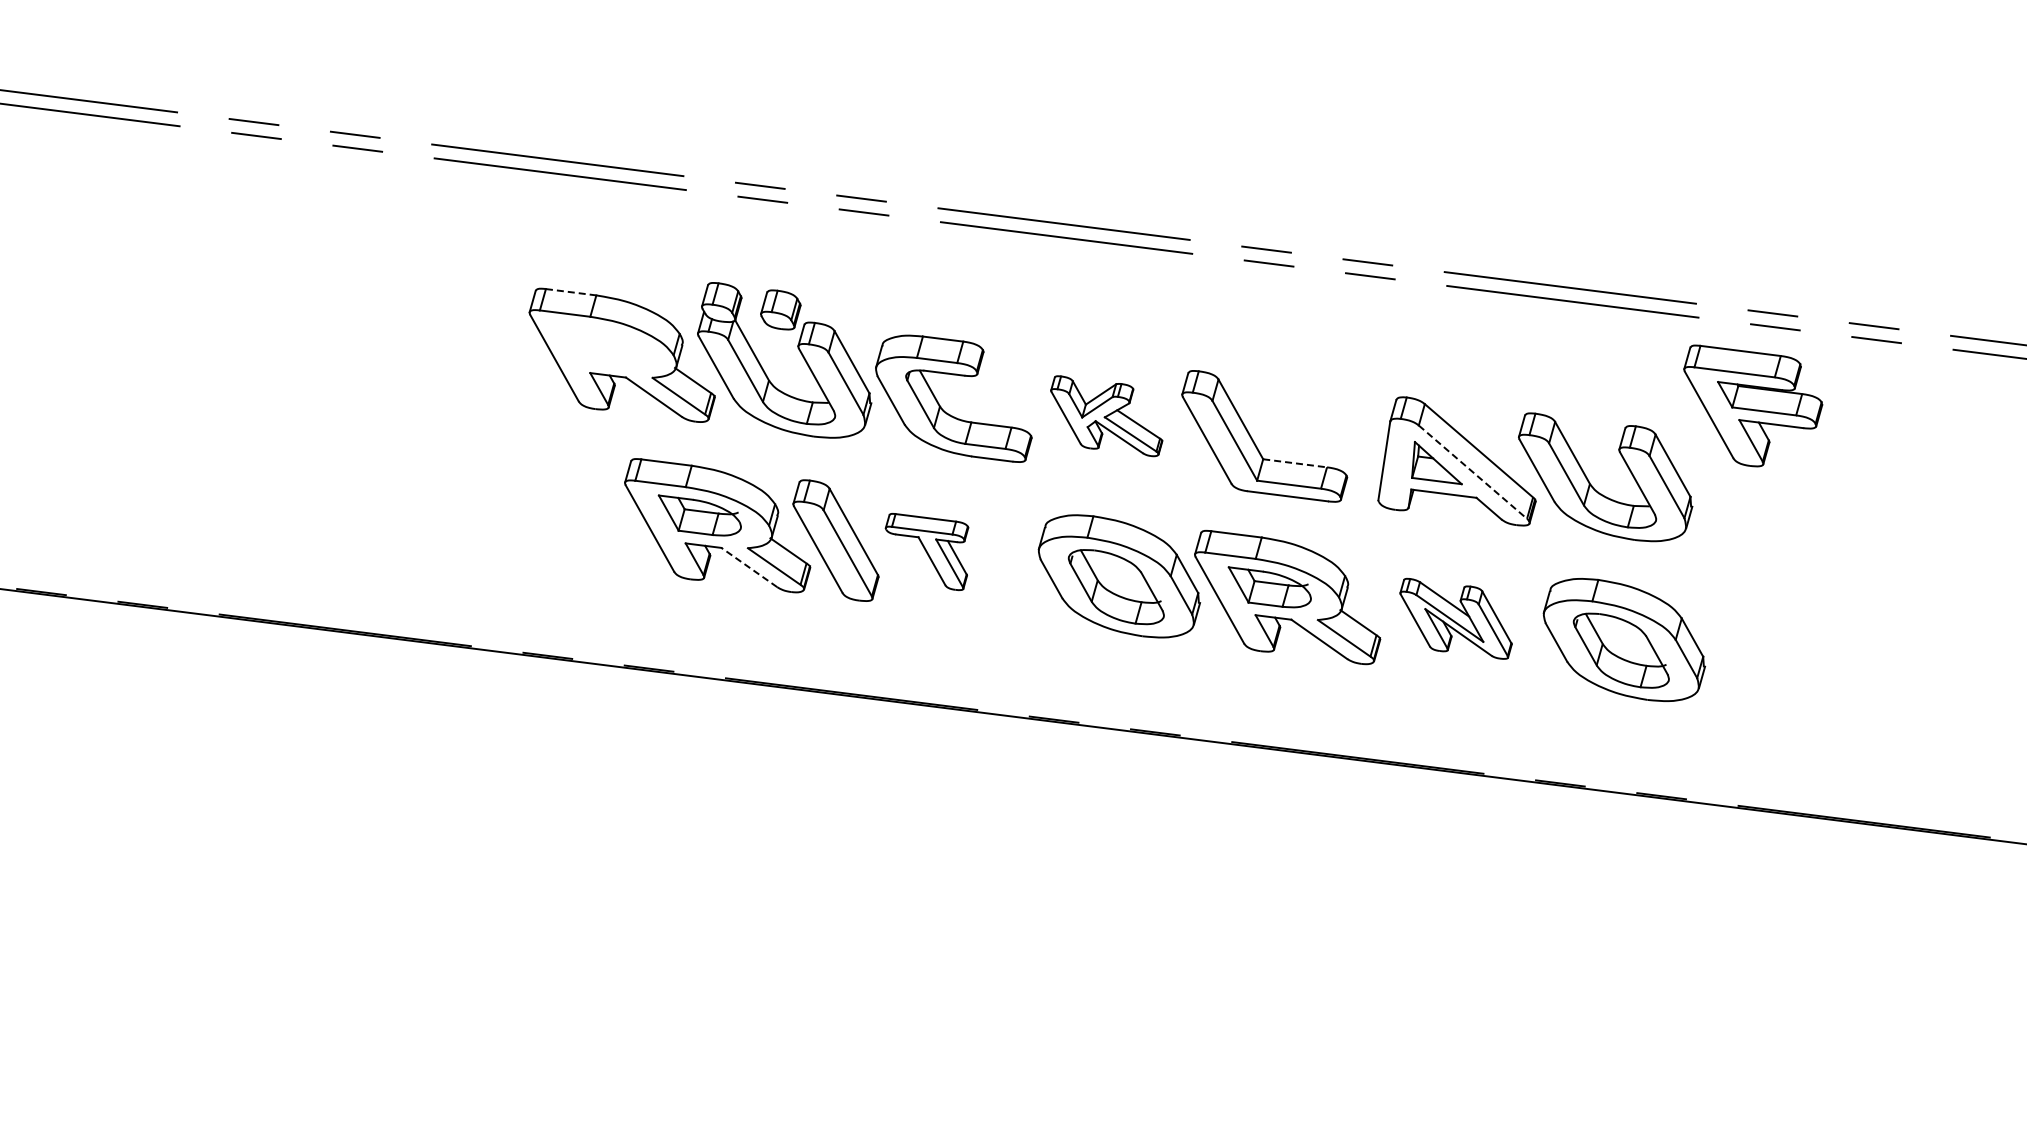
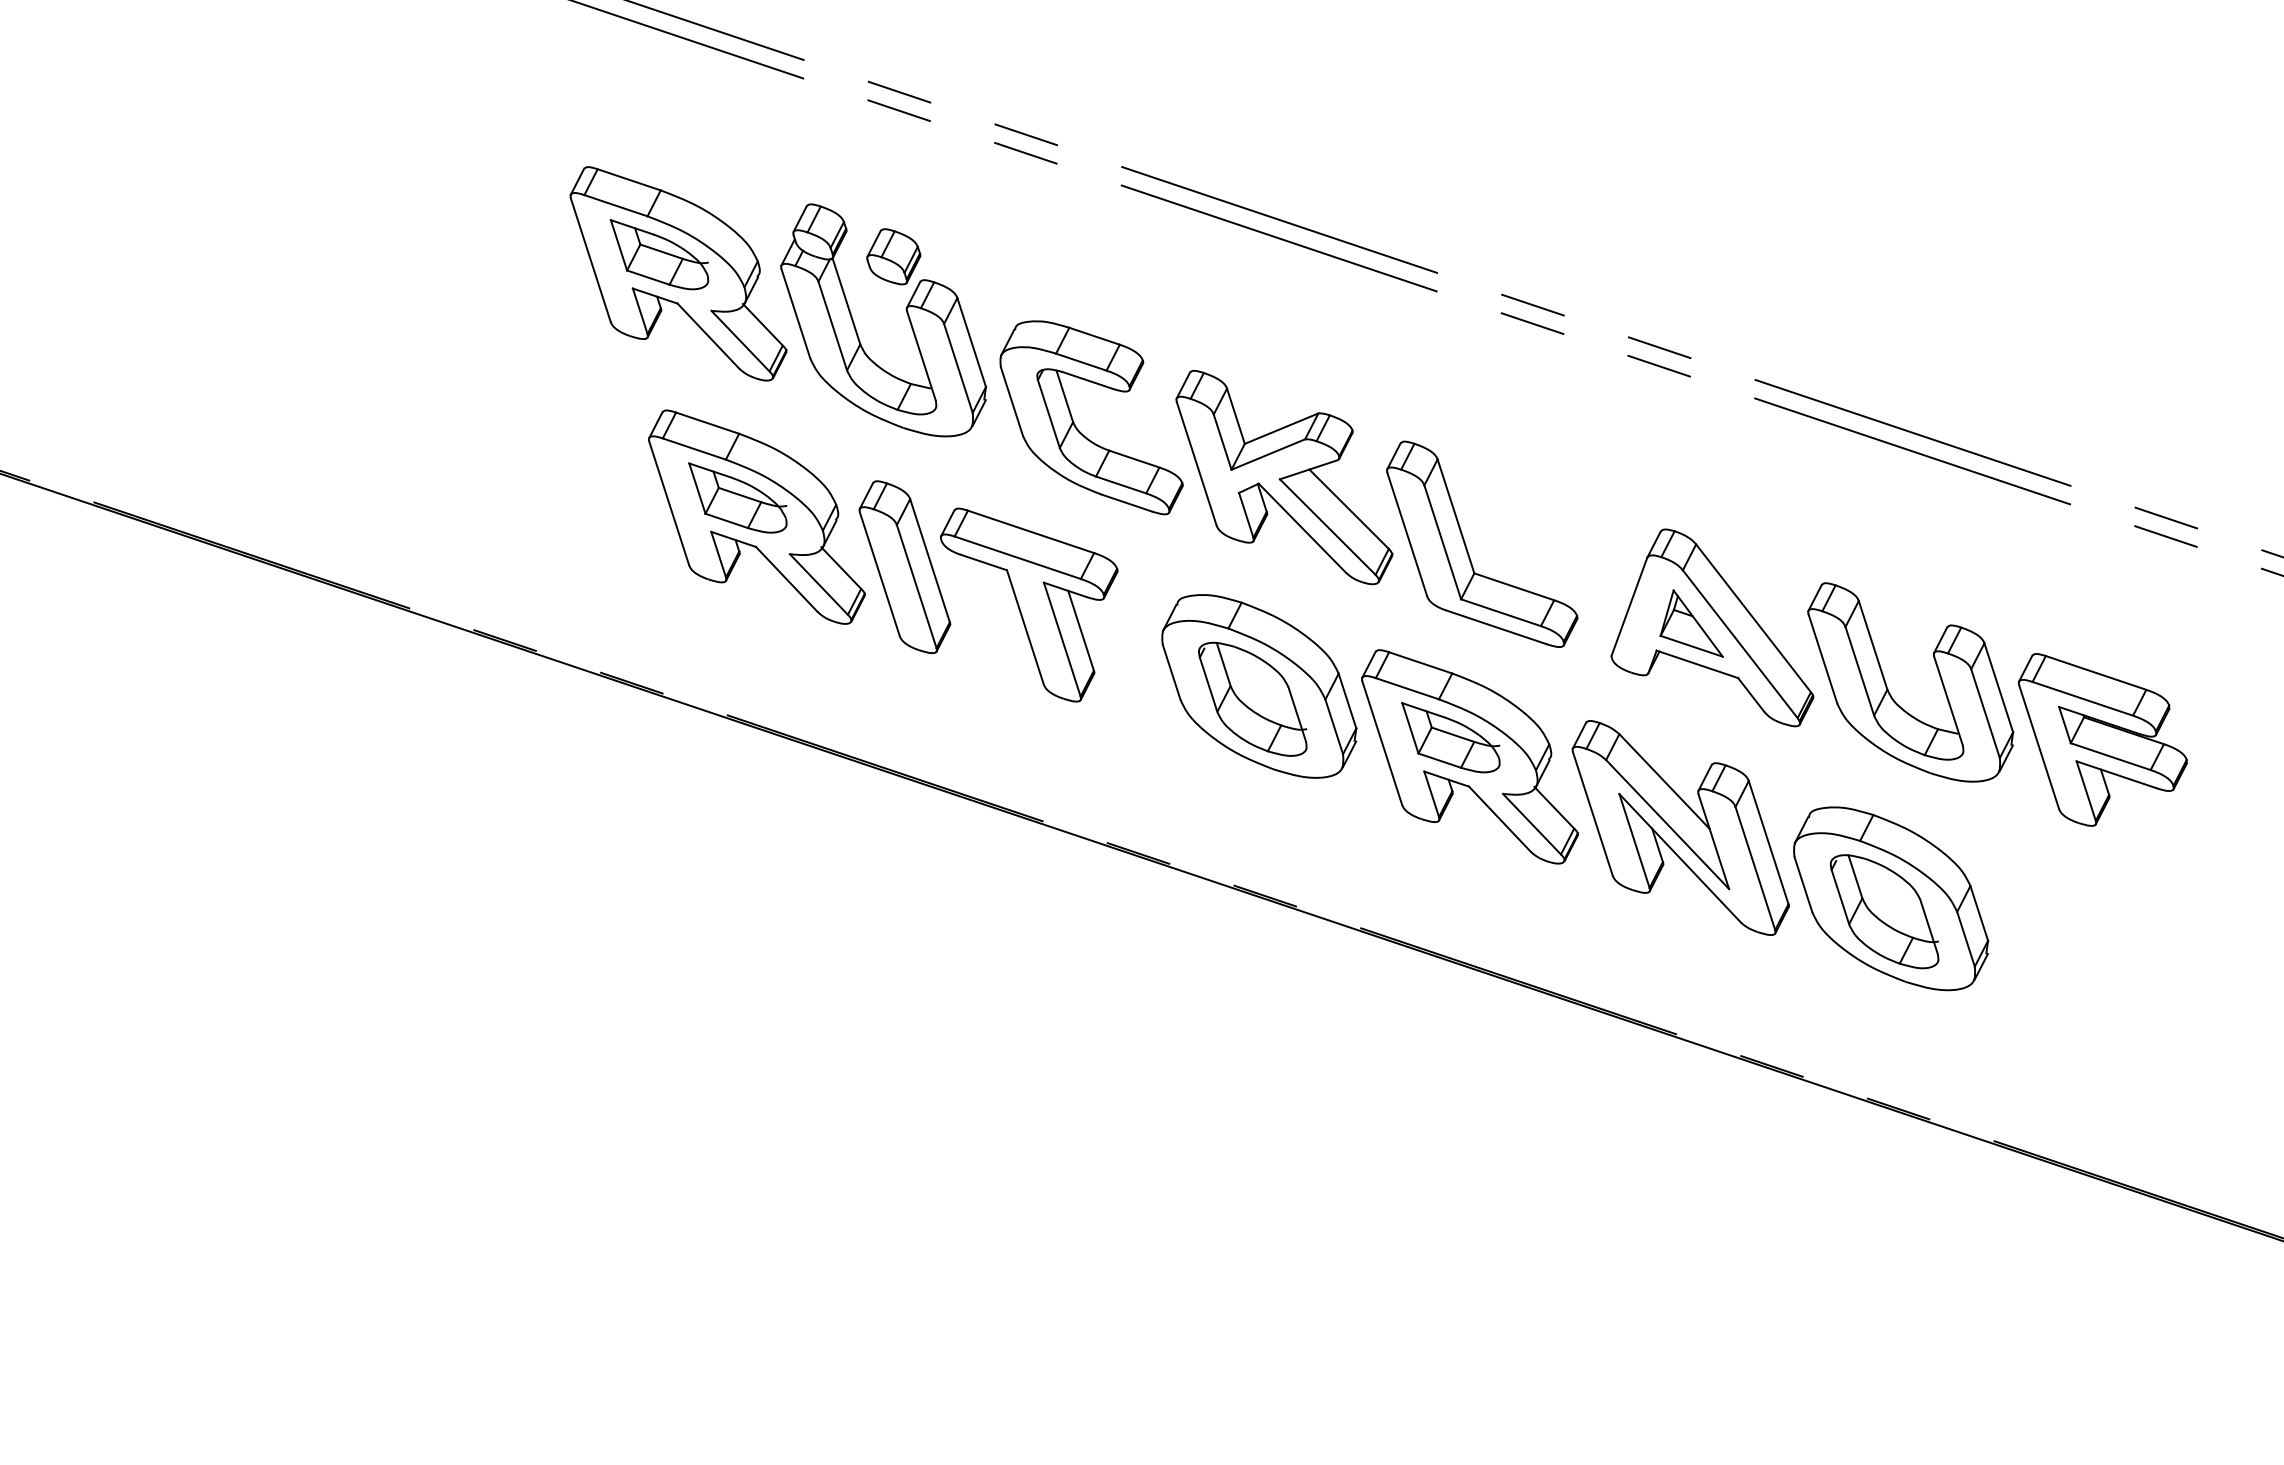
line: (571, 292) -> (629, 180), dashed -> solid
part: (604, 345) -> (658, 256), added
part: (1753, 405) -> (2098, 746), moved
part: (1106, 415) -> (1284, 476), size x1.67
line: (1295, 463) -> (1514, 587), dashed -> solid
line: (1473, 472) -> (1740, 644), dashed -> solid
part: (926, 551) -> (1018, 604), size x1.67
line: (748, 567) -> (785, 579), dashed -> solid
part: (1455, 618) -> (1679, 827), size x1.67

